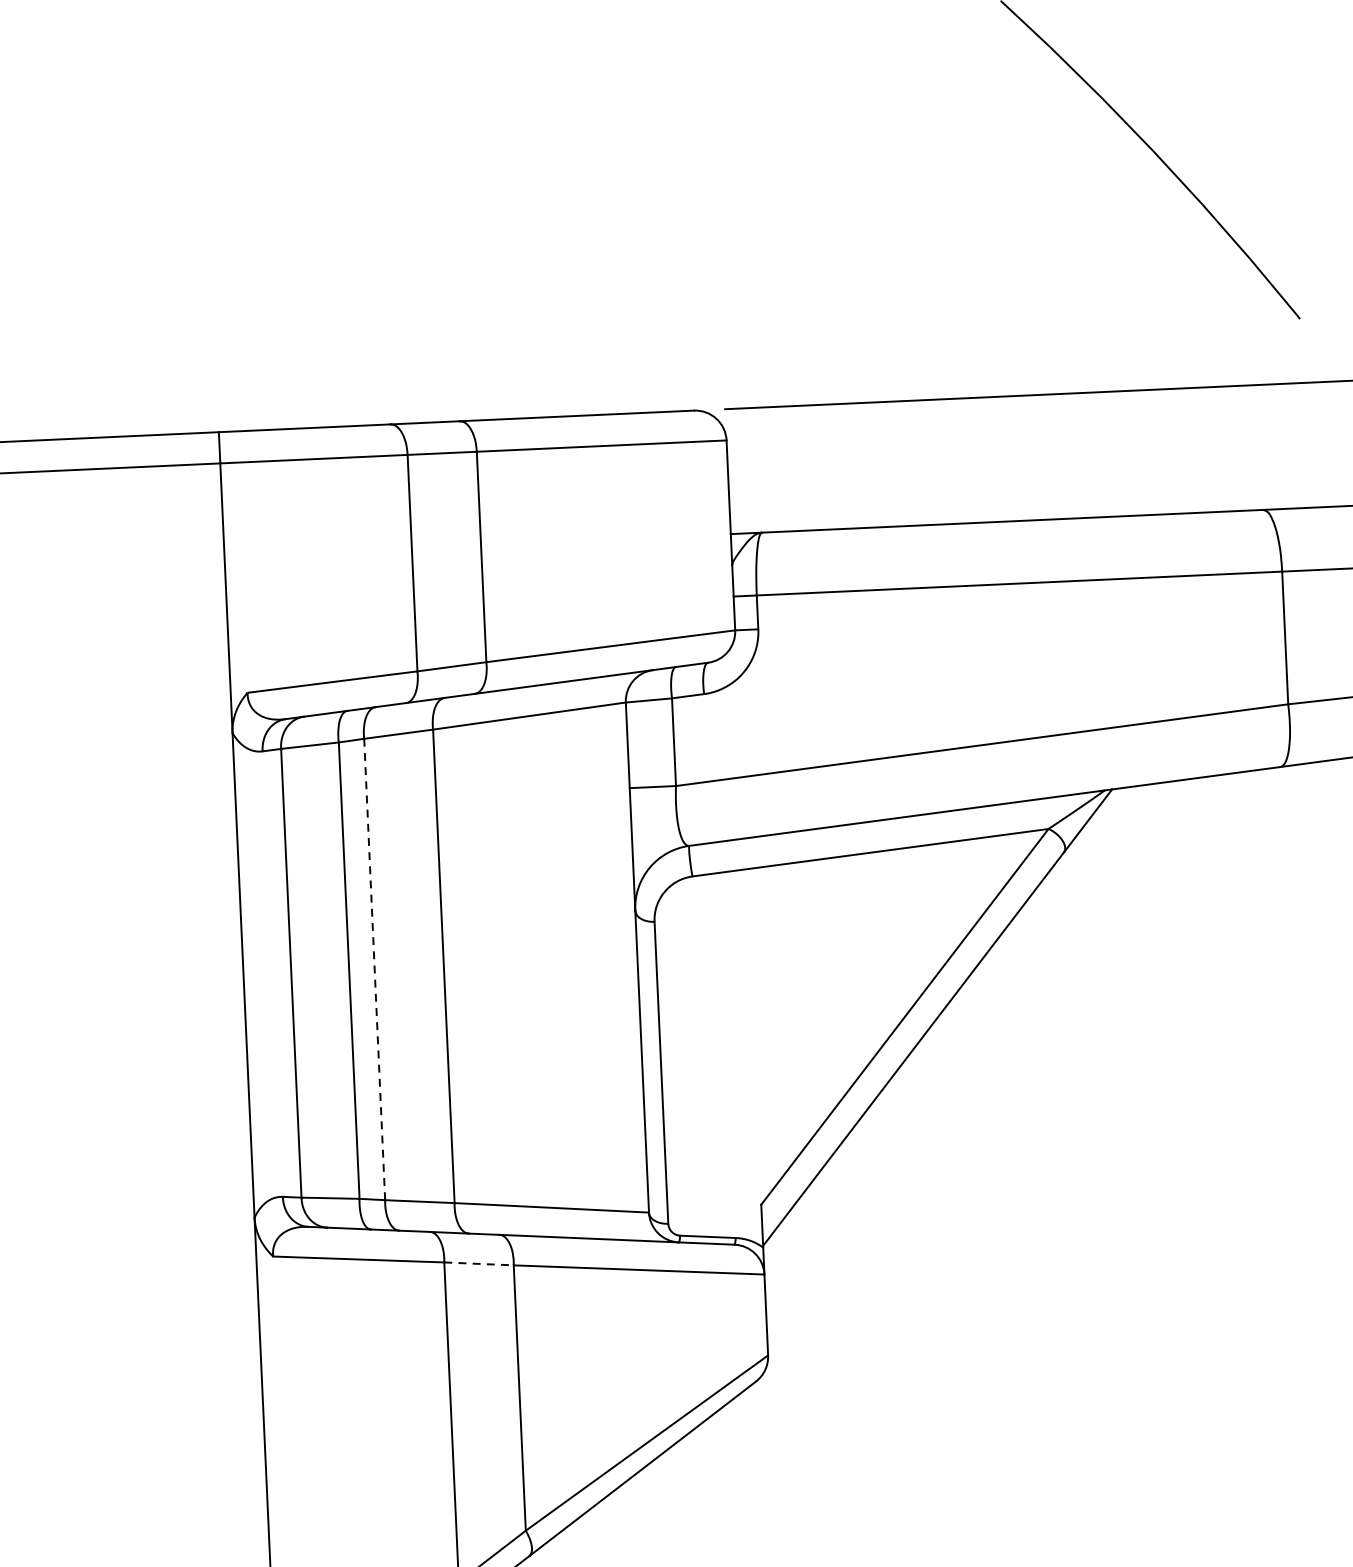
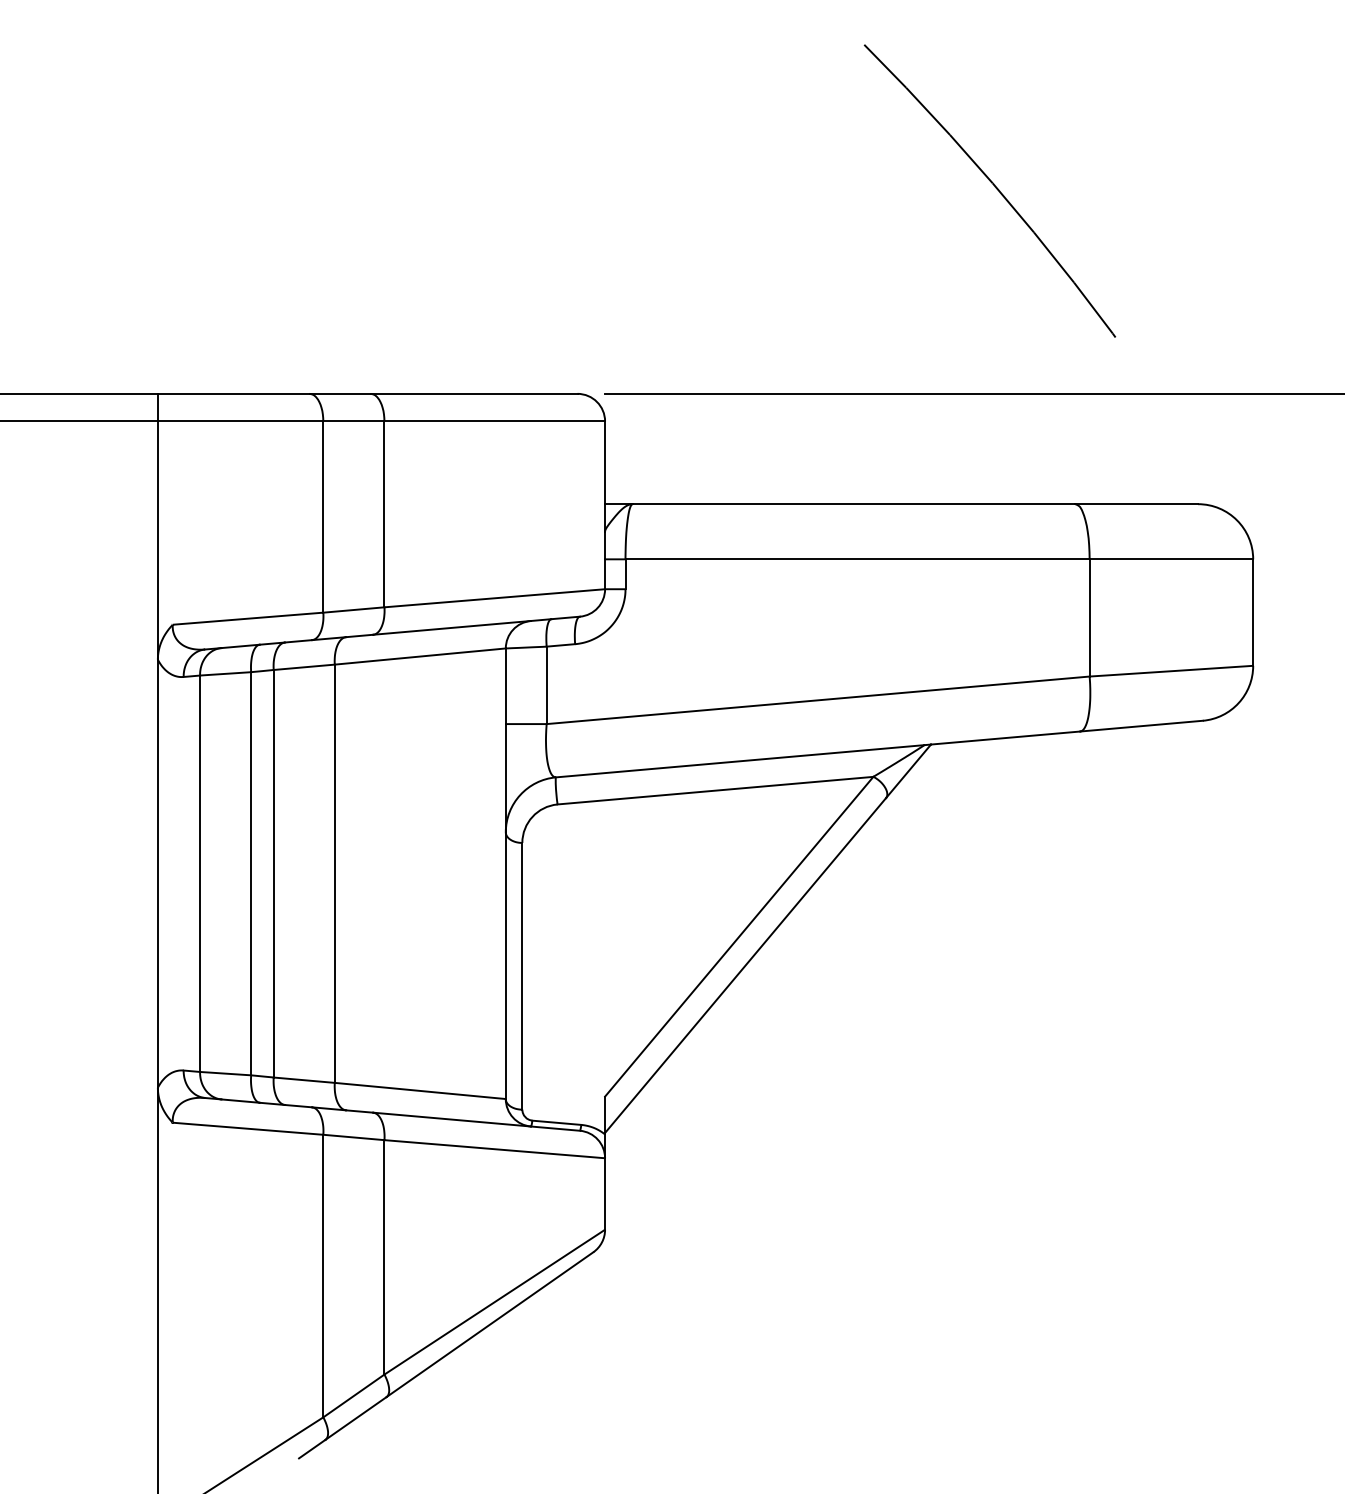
line: (374, 969) -> (273, 873), dashed -> solid
line: (478, 1263) -> (353, 1137), dashed -> solid

